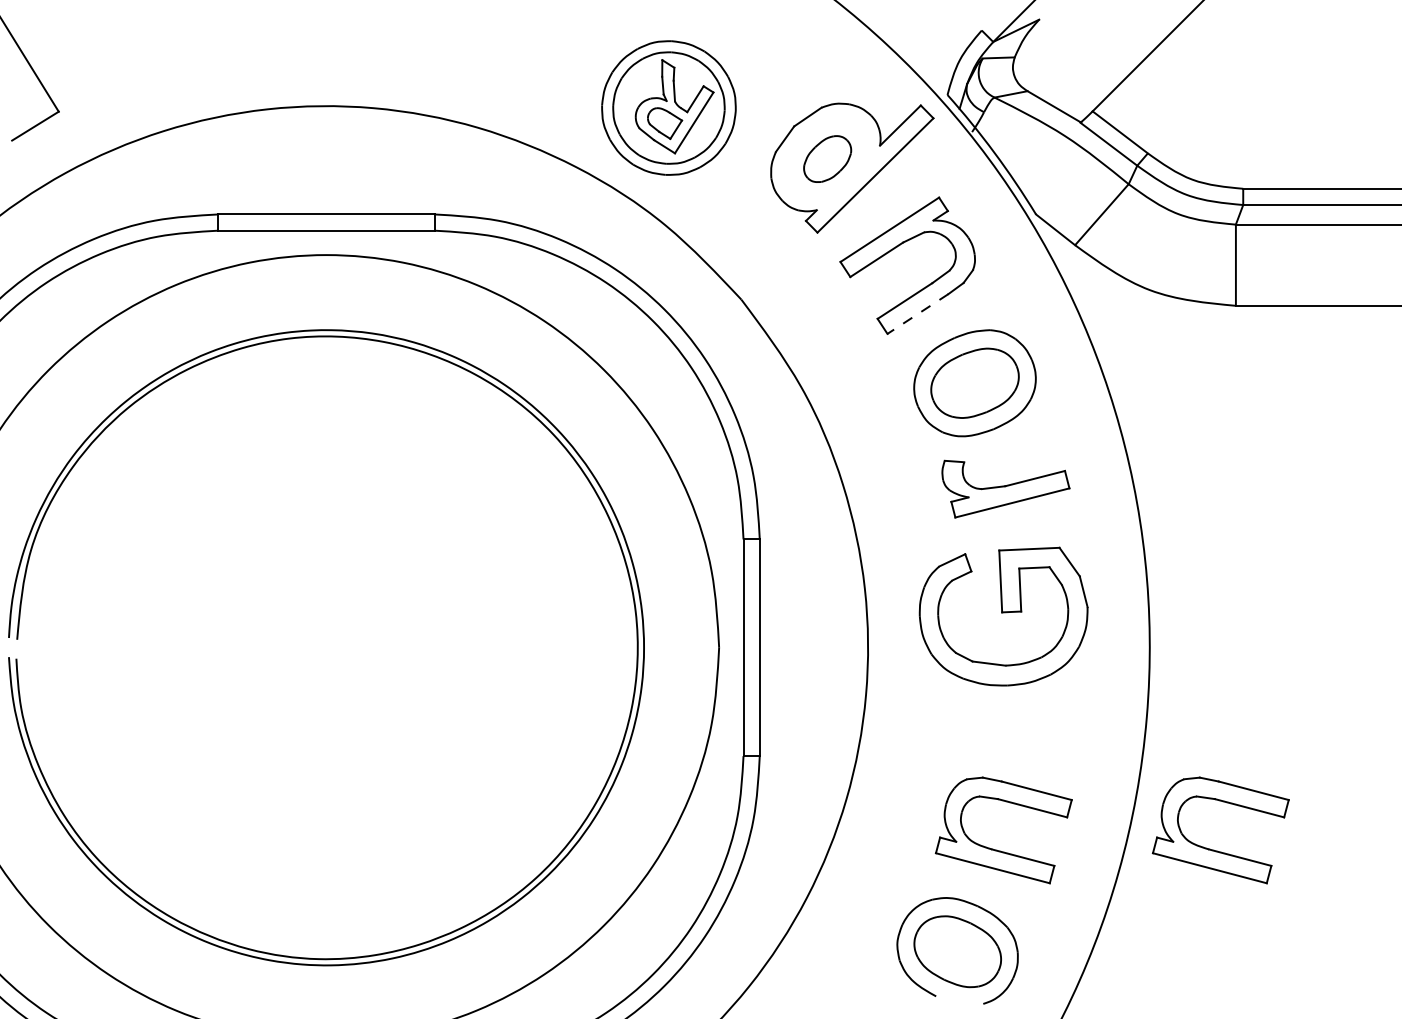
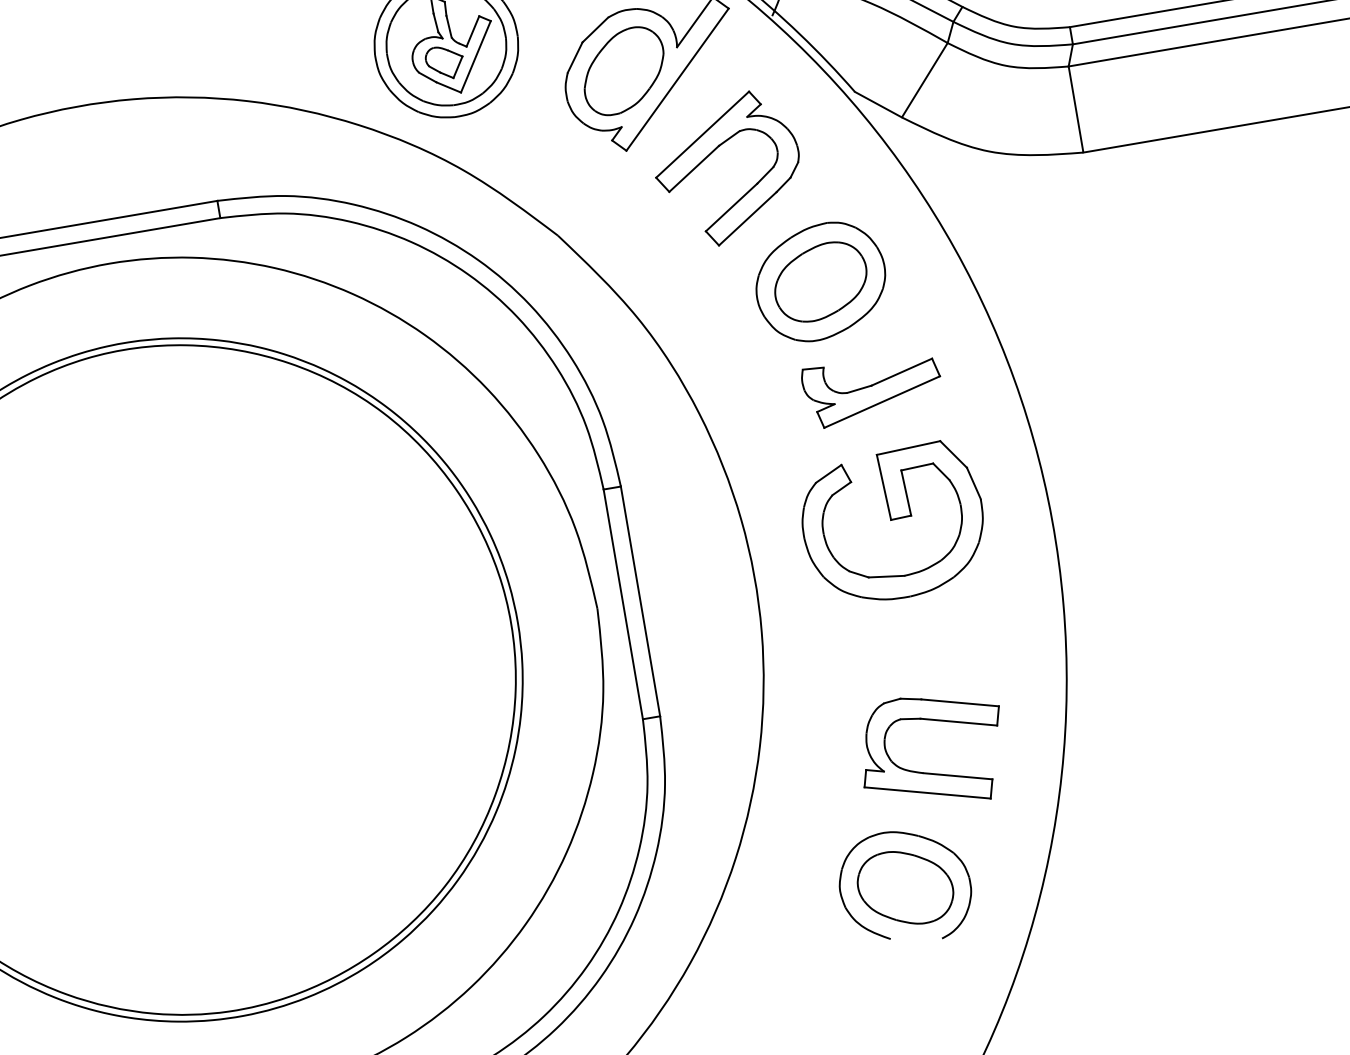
part: (827, 158) -> (623, 70), size x1.67
line: (917, 314) -> (747, 219), dashed -> solid
part: (1217, 850) -> (1162, 733), removed

